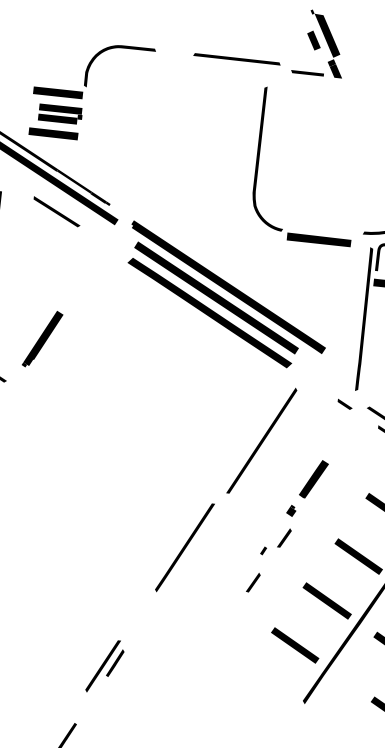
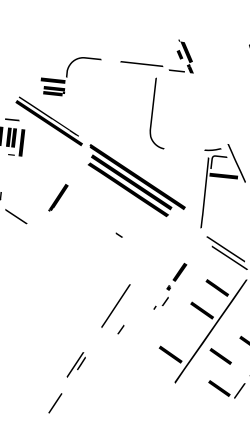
fill: (52, 132) -> (50, 100), removed
line: (56, 211) -> (52, 139), removed
fill: (319, 239) -> (182, 153), removed
line: (42, 338) -> (58, 197), moved
part: (343, 403) -> (118, 234), moved
line: (260, 441) -> (153, 253), removed
line: (252, 582) -> (120, 329), moved
fill: (327, 600) -> (186, 332), removed

